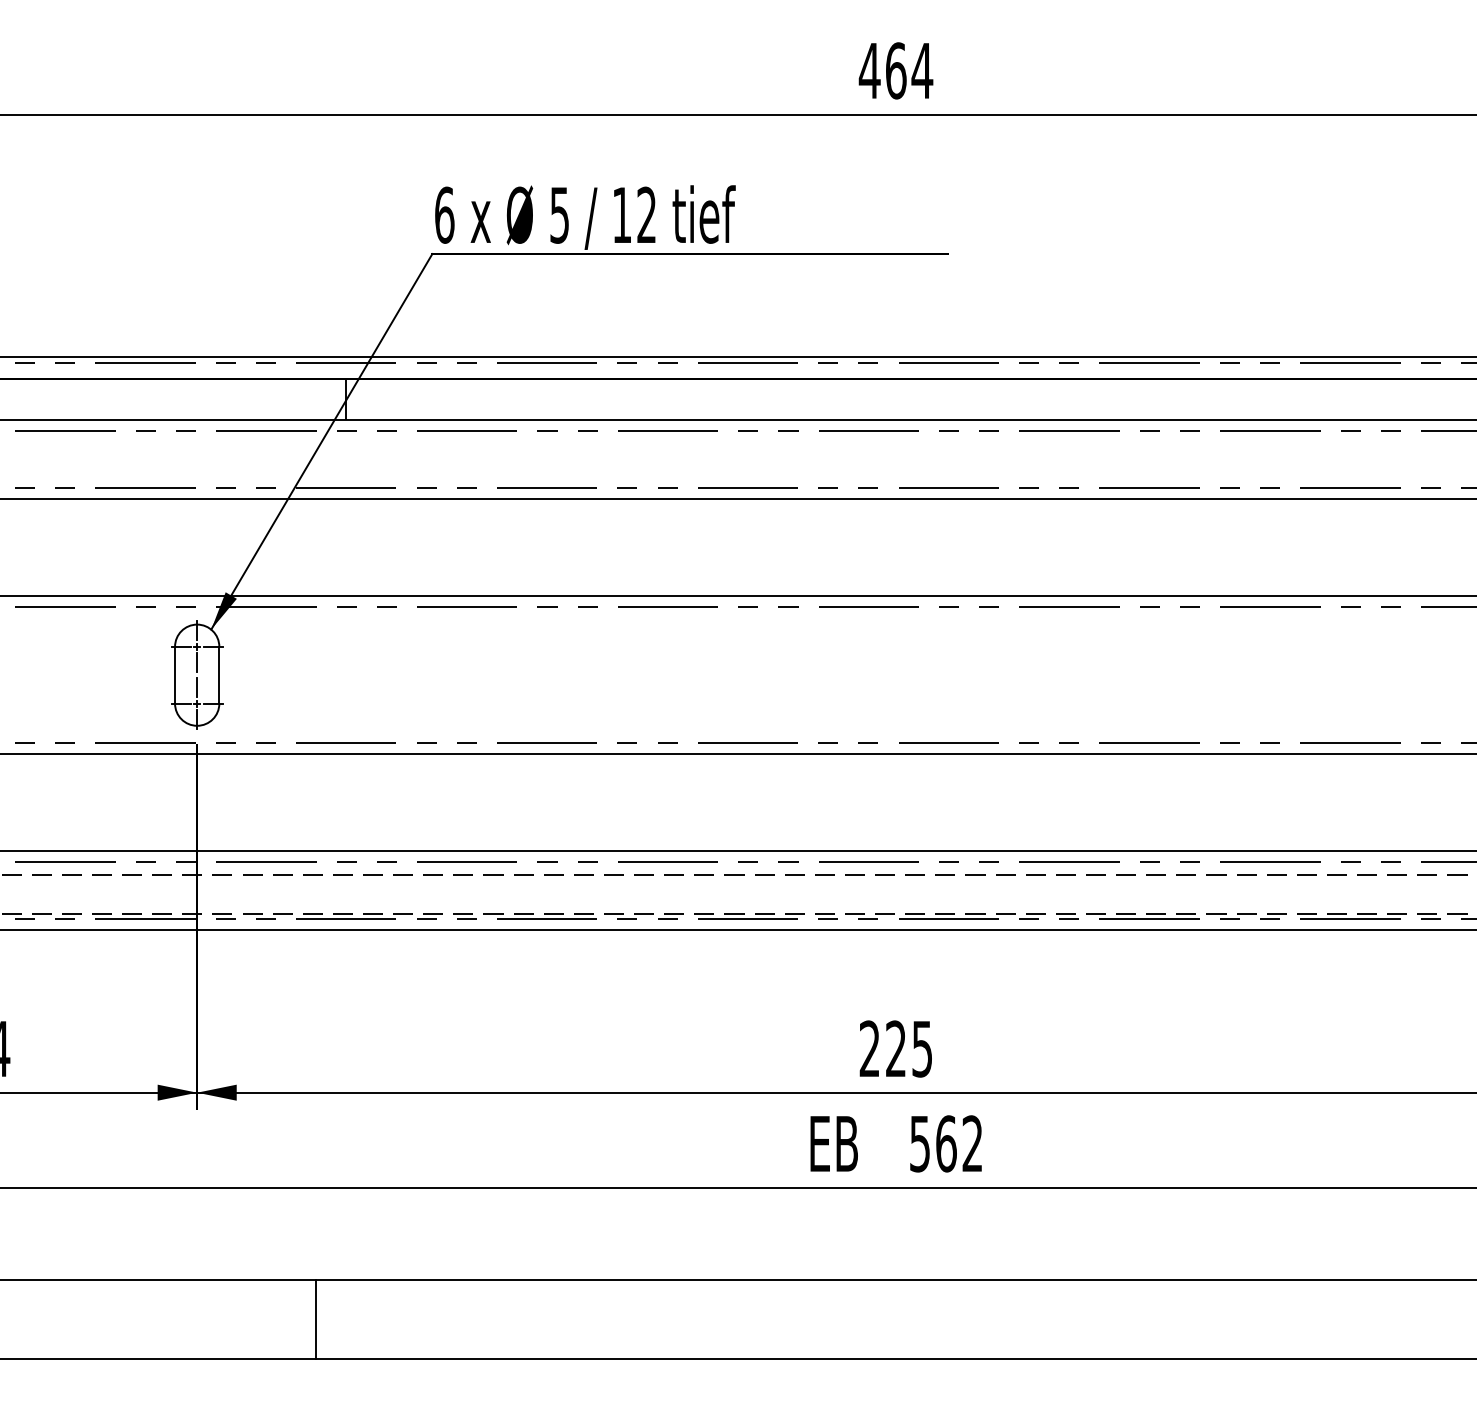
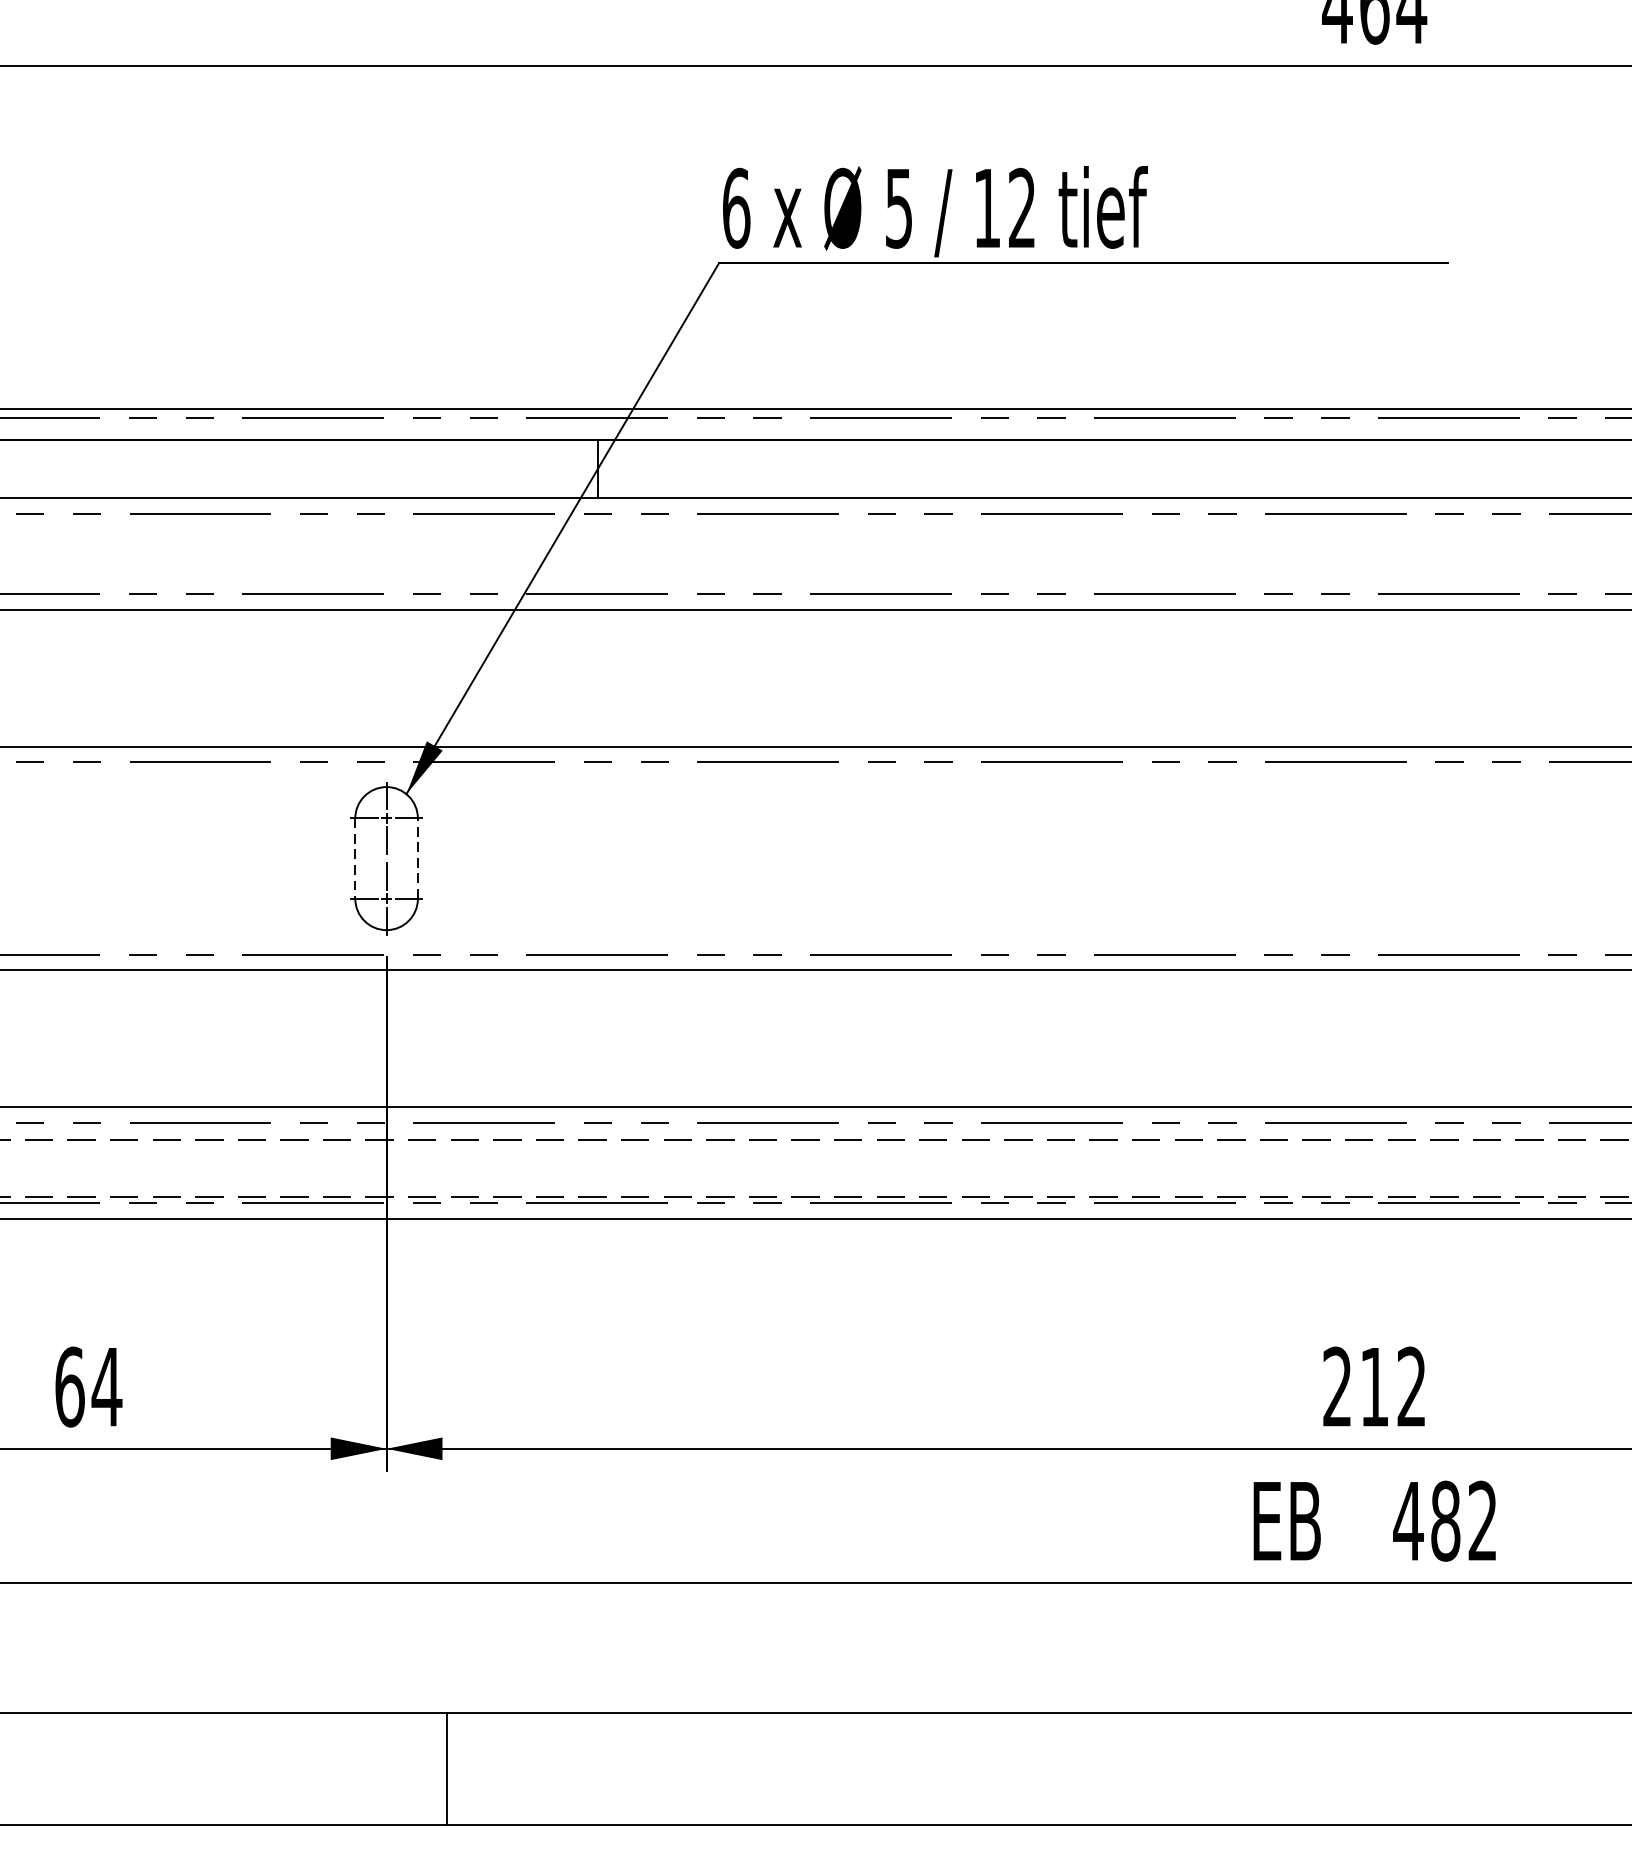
line: (219, 674) -> (418, 857), solid -> dashed
line: (175, 675) -> (355, 859), solid -> dashed
text: (908, 1048) -> (1392, 1386), 225 -> 212
text: (932, 1143) -> (1426, 1520), 562 -> 482
line: (316, 1318) -> (447, 1768), moved

